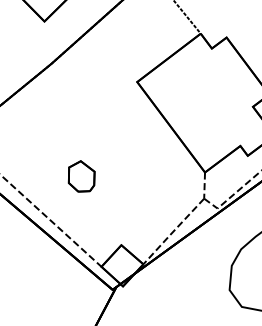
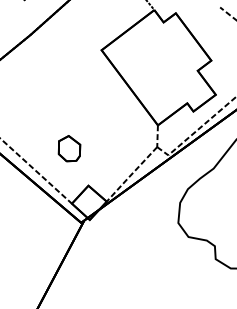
part: (81, 176) -> (69, 148), moved

